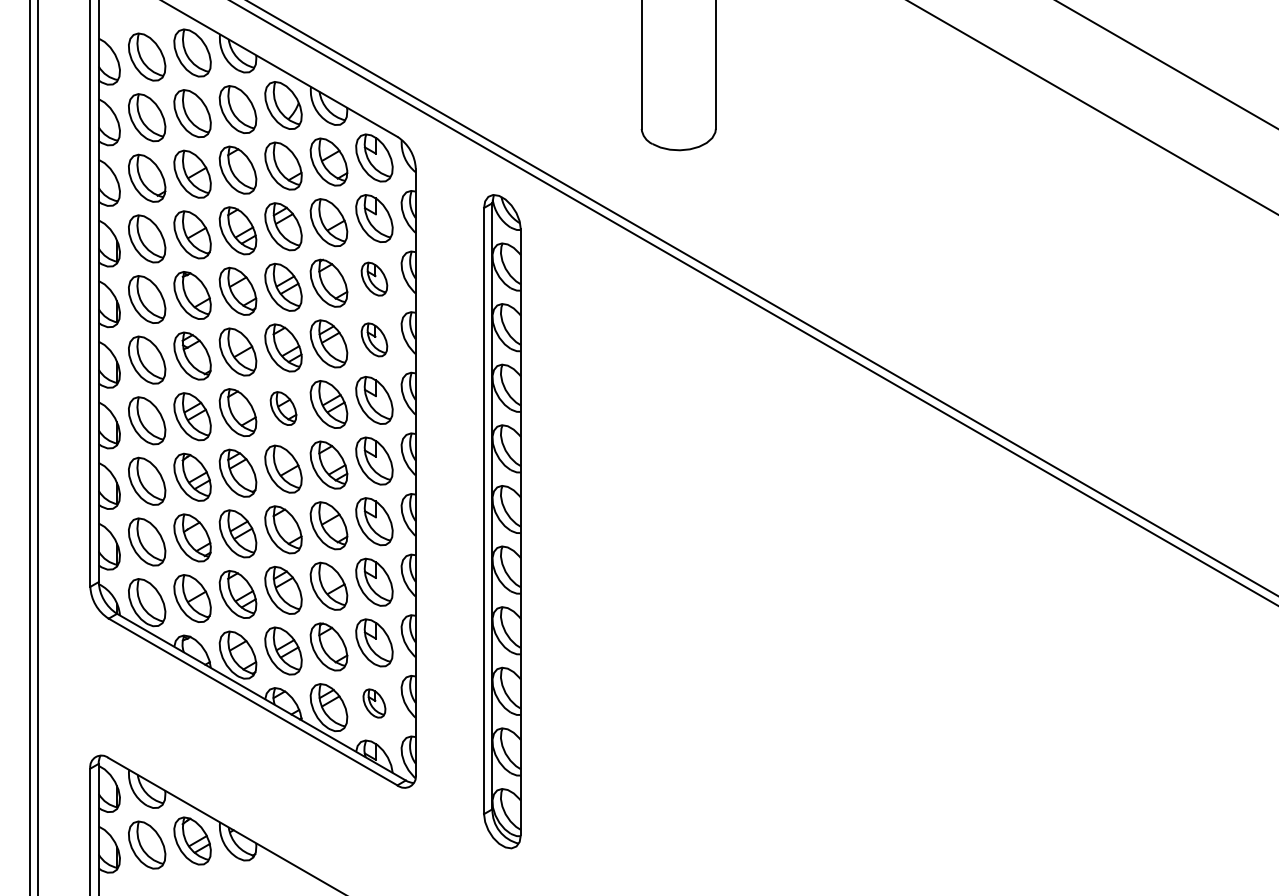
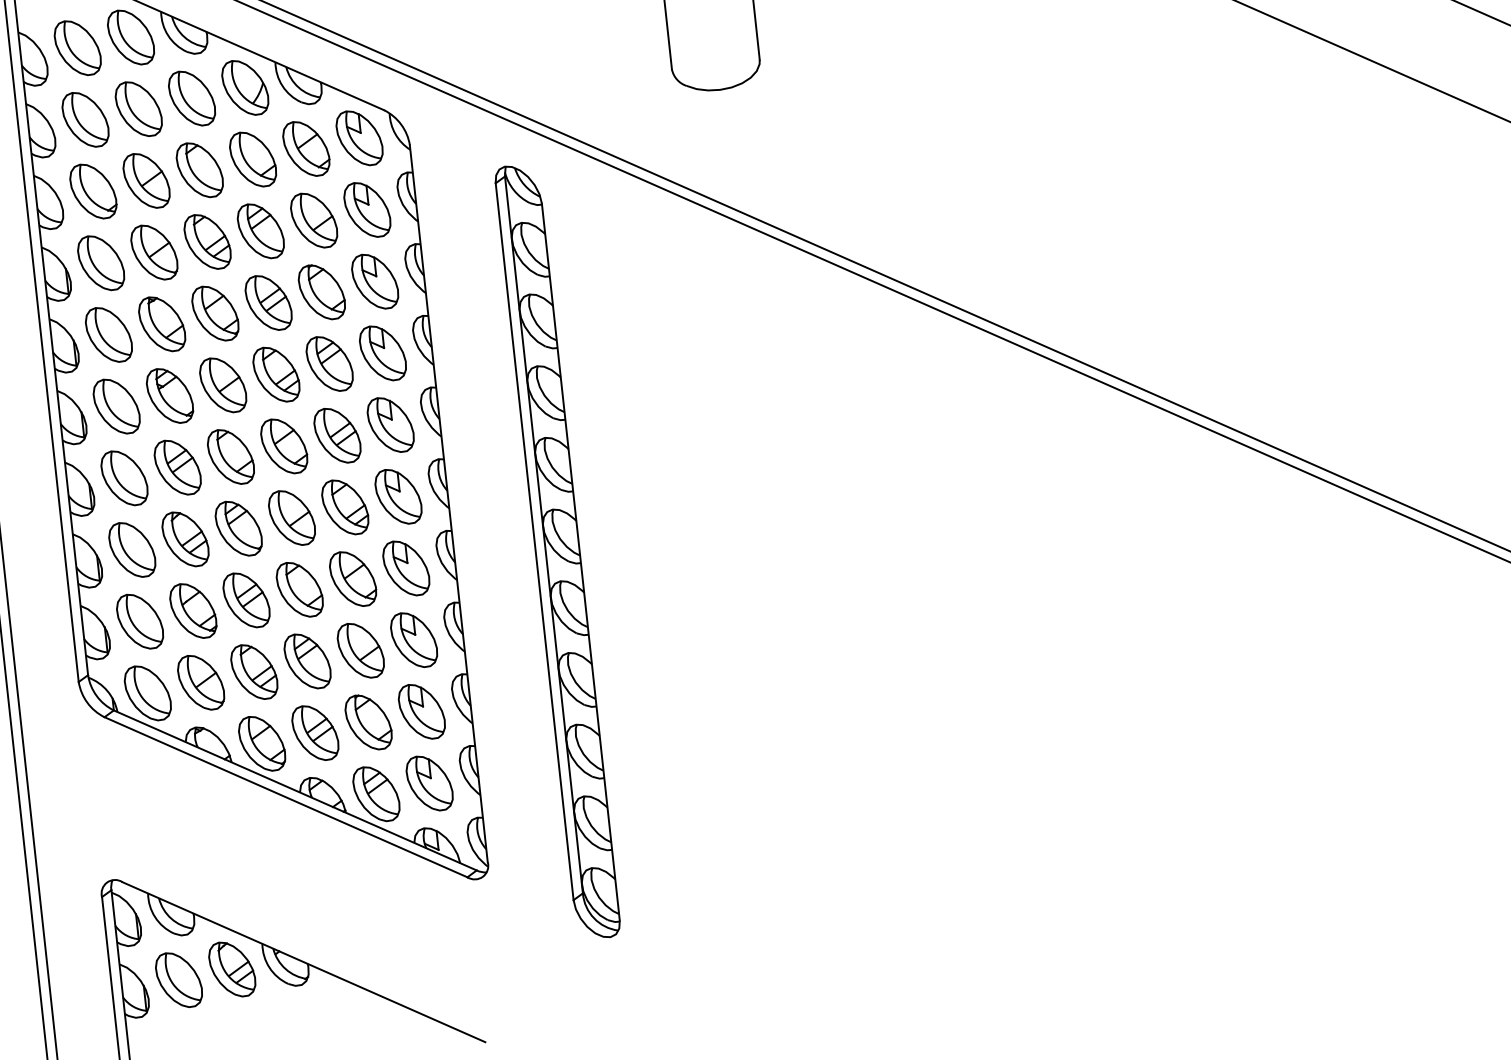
part: (374, 278) -> (375, 280), size x1.43
part: (374, 339) -> (383, 352), size x1.43
part: (283, 408) -> (284, 446), size x1.43
part: (374, 703) -> (429, 783), size x1.67

